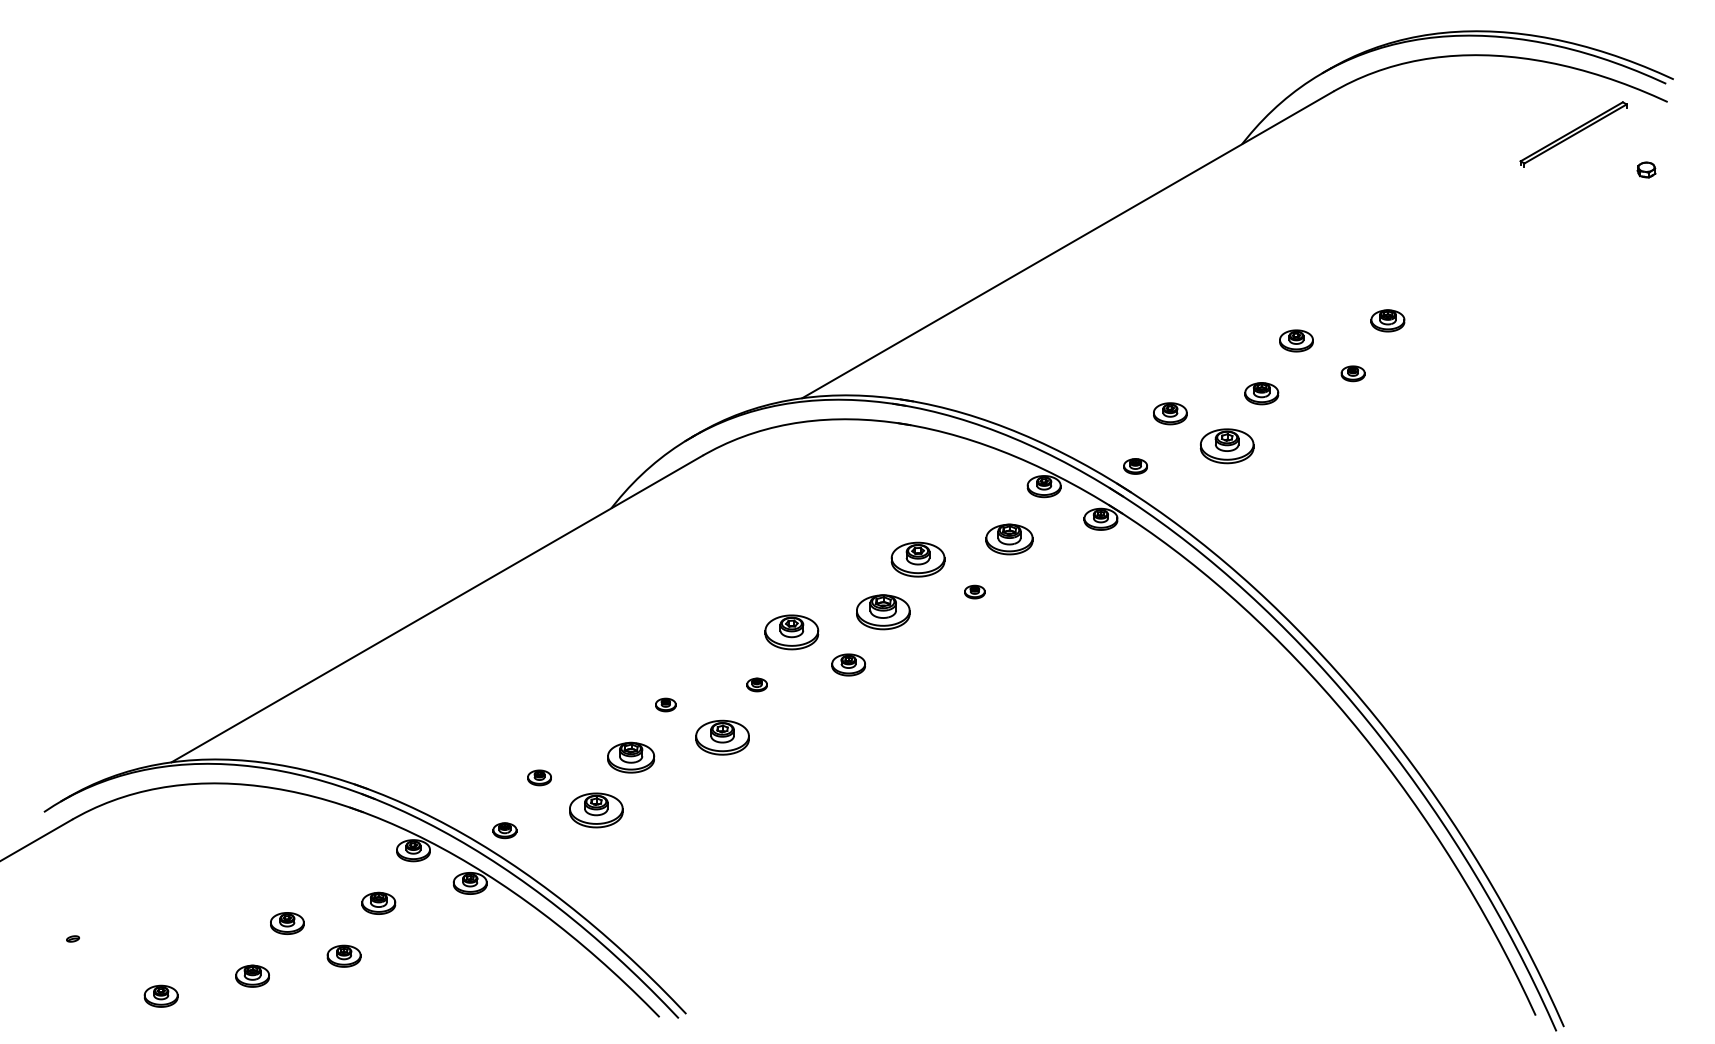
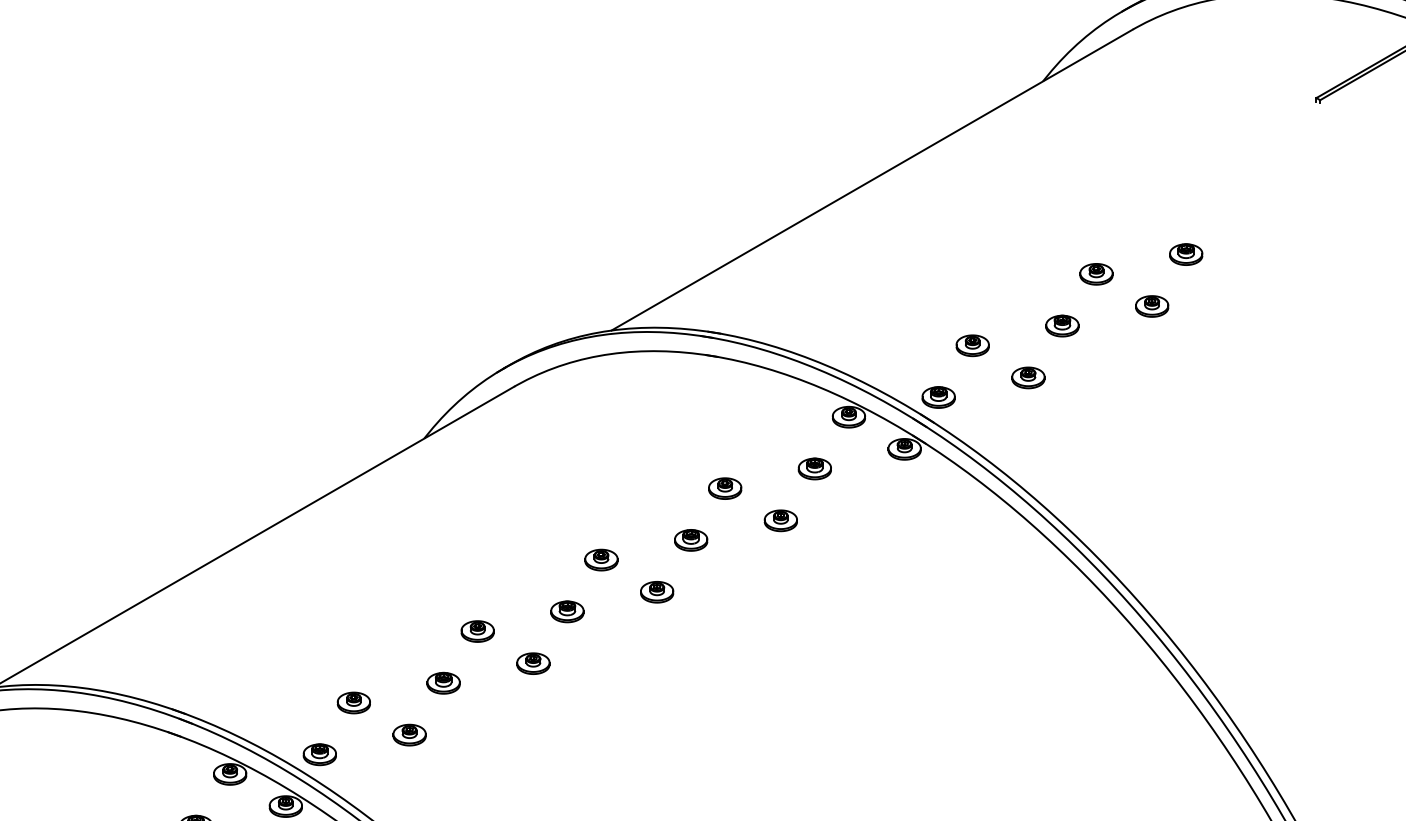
part: (1352, 373) -> (1151, 306), size x1.43
part: (1226, 446) -> (1027, 377), size x0.62
part: (1135, 466) -> (938, 397), size x1.43
part: (1009, 538) -> (814, 468), size x0.71
part: (917, 558) -> (724, 487), size x0.62
part: (974, 591) -> (780, 520), size x1.67
part: (883, 611) -> (691, 539), size x0.62
part: (791, 631) -> (601, 559), size x0.62
part: (756, 684) -> (566, 611), size x1.67
part: (665, 704) -> (477, 631), size x1.67
part: (722, 737) -> (533, 663), size x0.62
part: (630, 757) -> (443, 683), size x0.71
part: (539, 777) -> (353, 702), size x1.43
part: (596, 810) -> (409, 734), size x0.62
part: (504, 830) -> (319, 754), size x1.43

